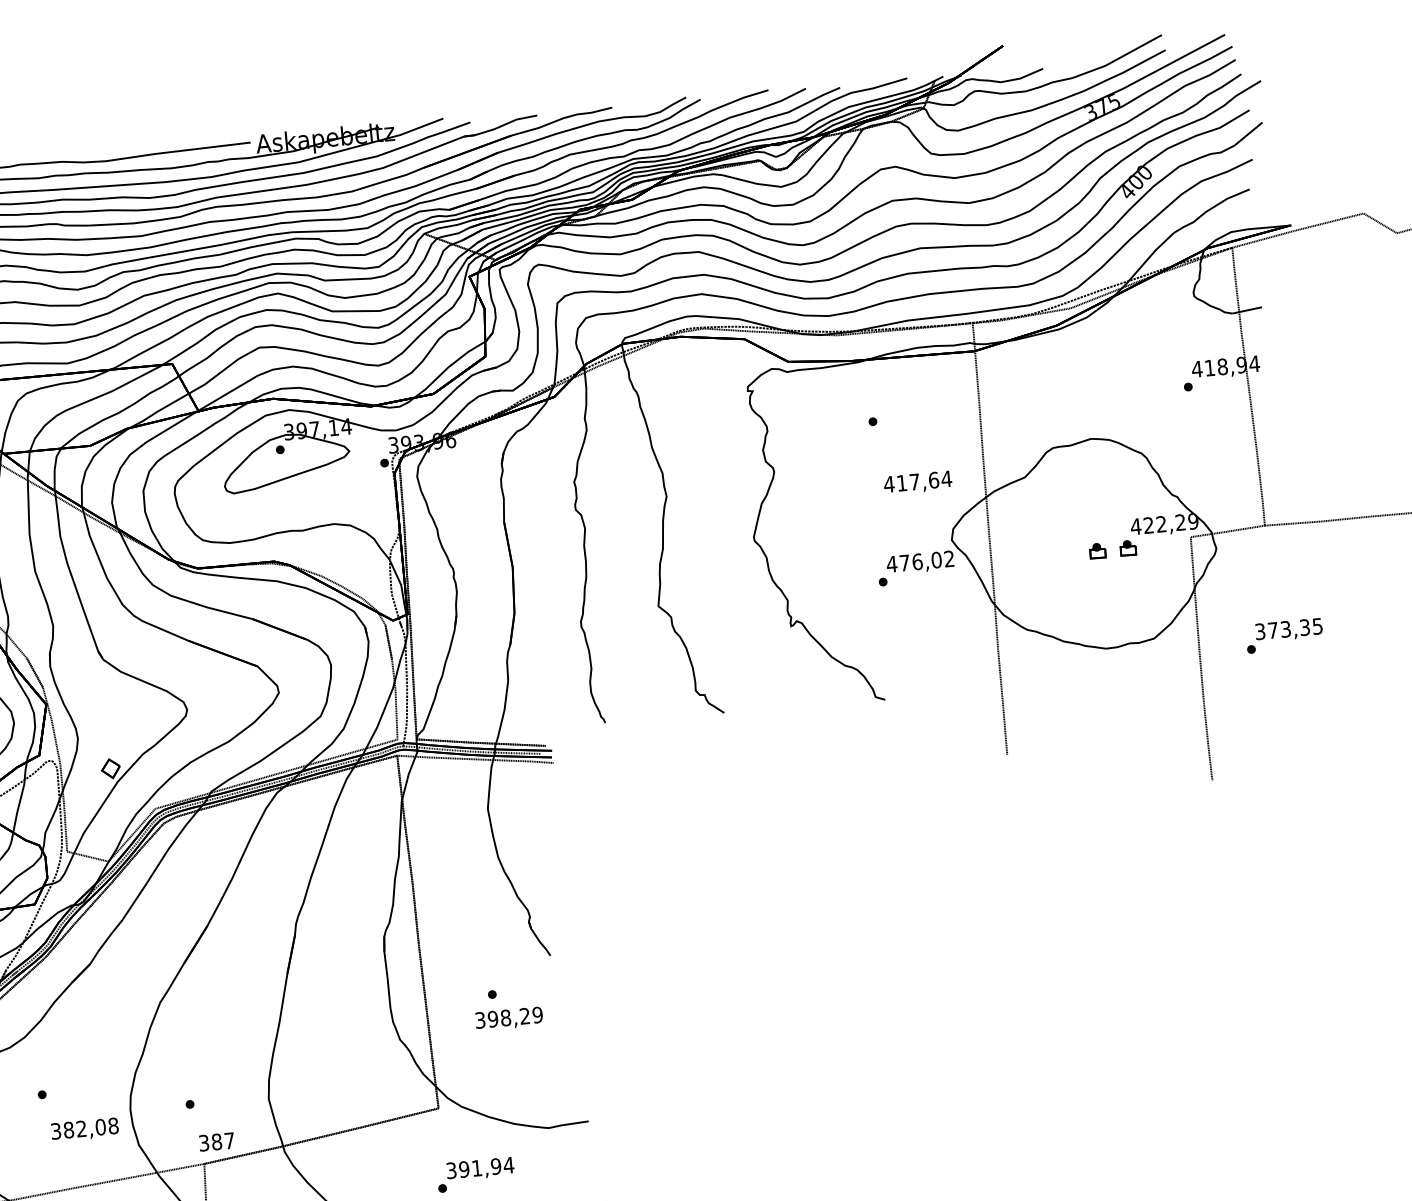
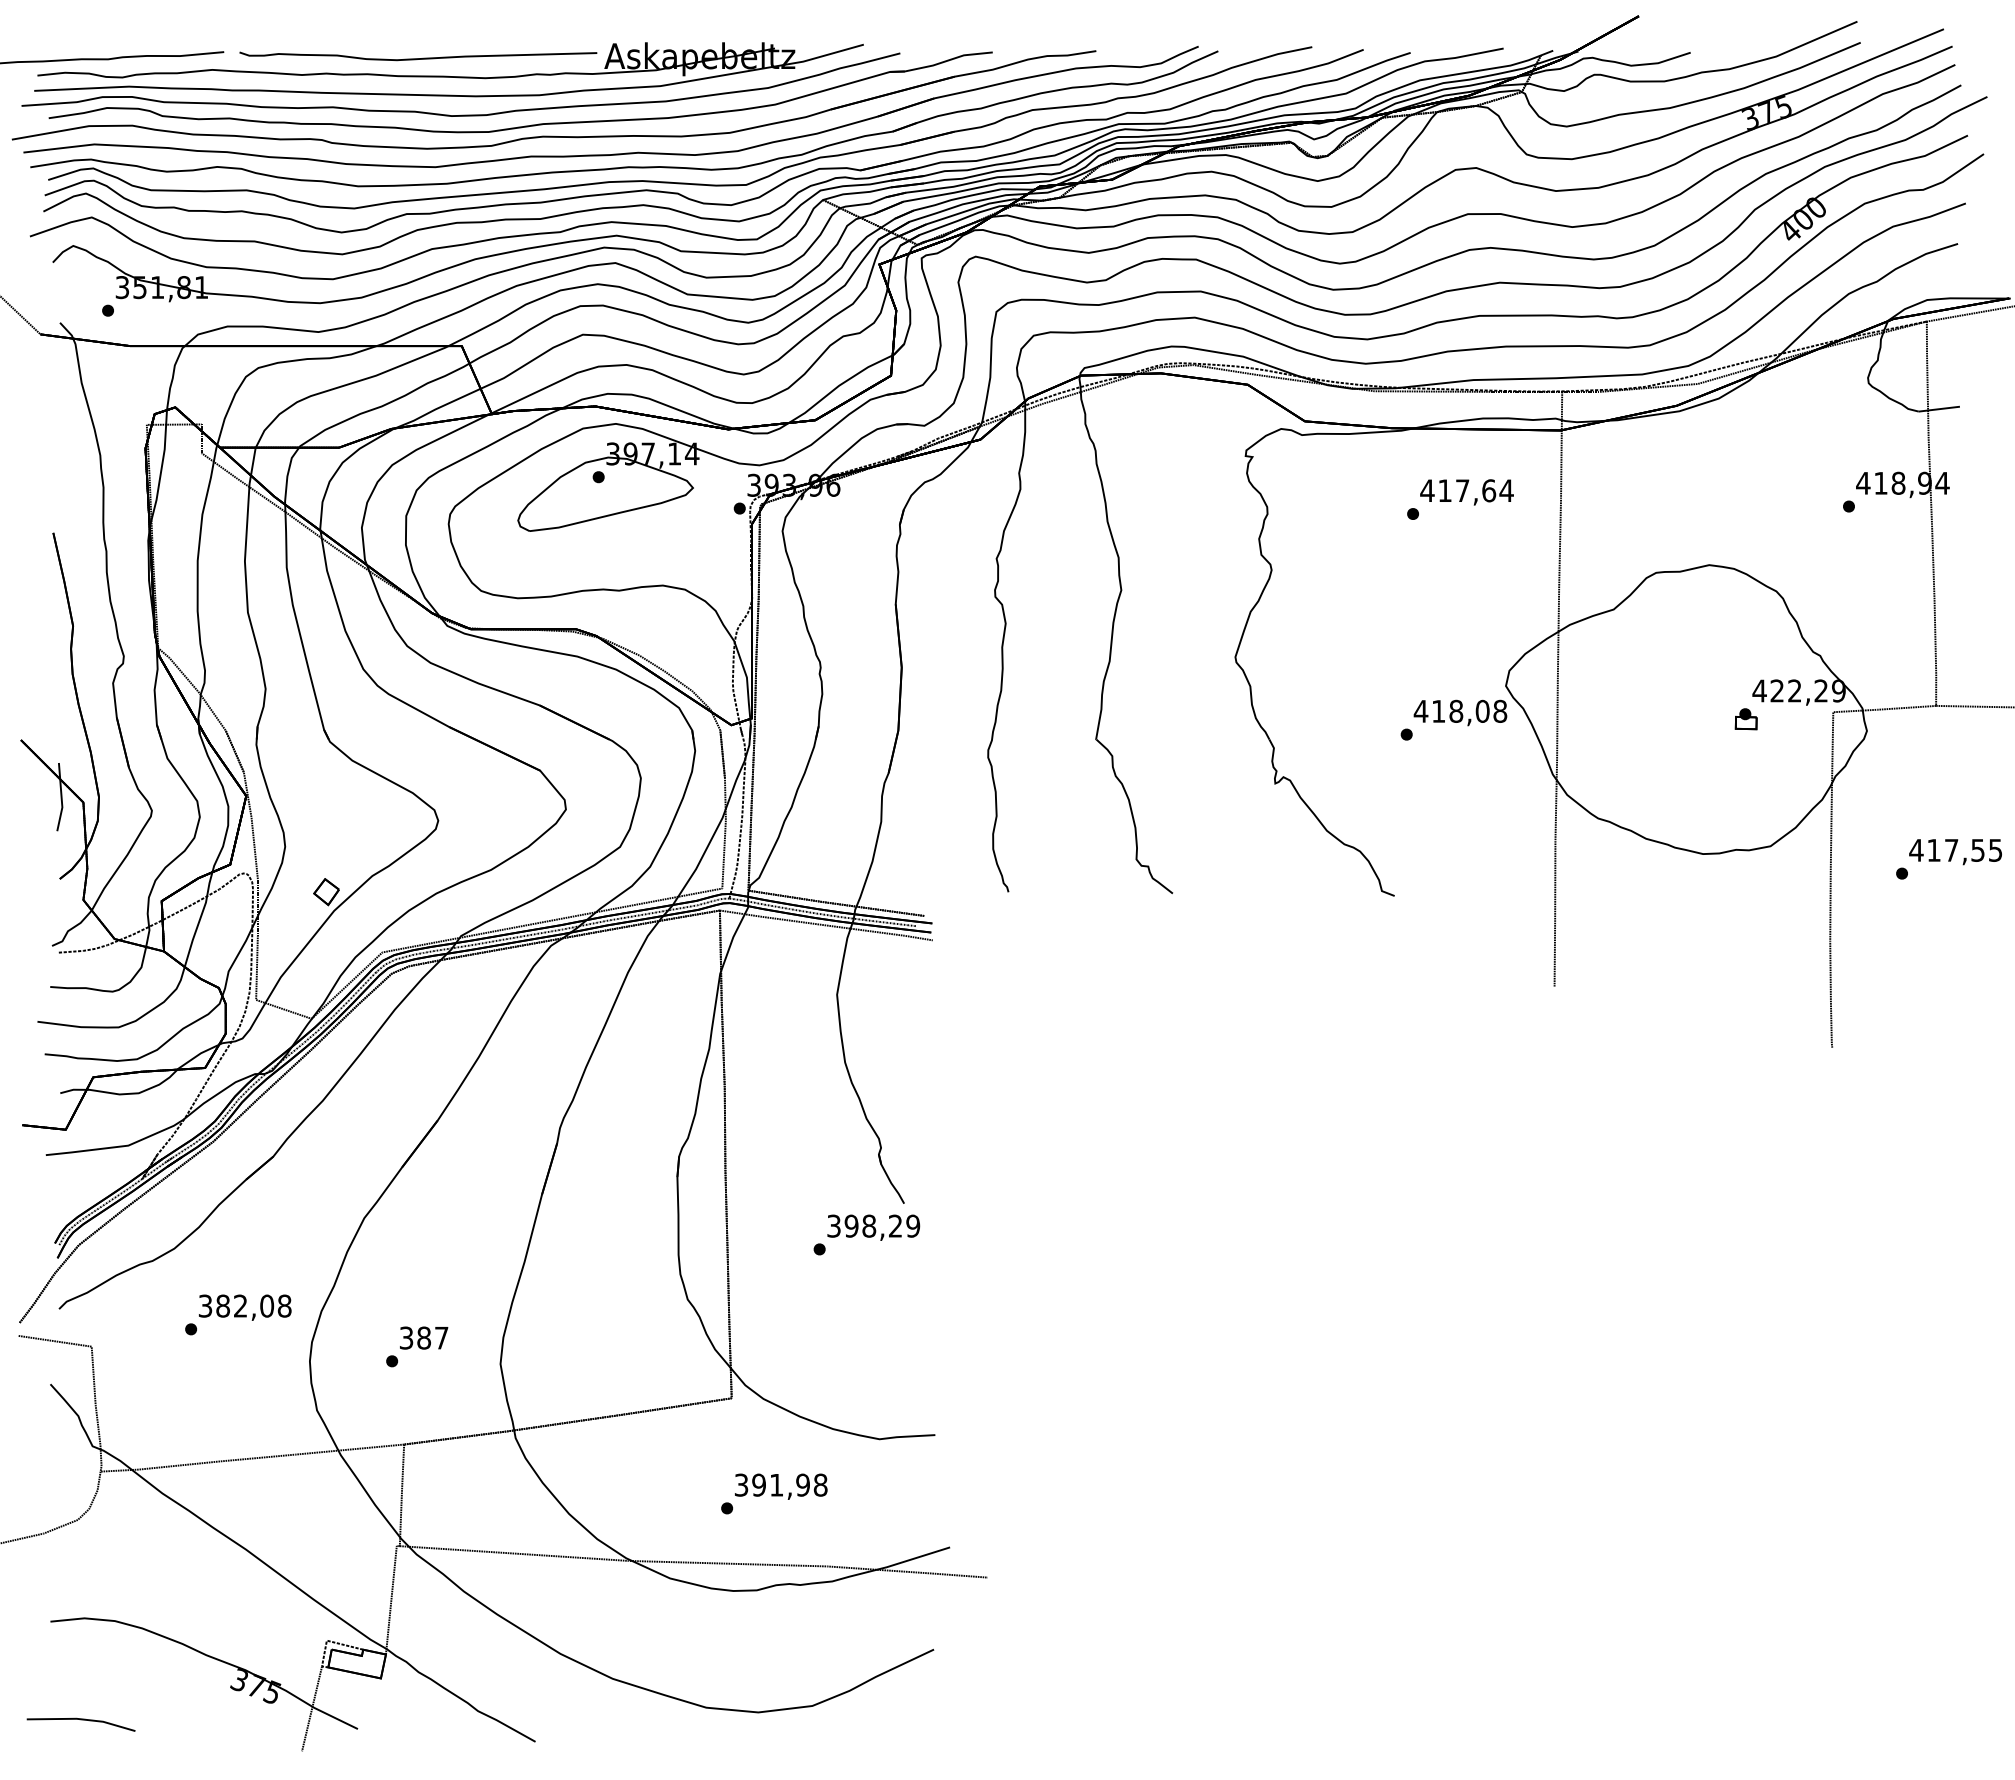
text: (917, 483) -> (1466, 492), moved
part: (1097, 551) -> (1703, 719), removed
text: (927, 560) -> (1469, 710), 476,02 -> 418,08
text: (1282, 629) -> (1946, 849), 373,35 -> 417,55
text: (509, 1018) -> (873, 1227), moved
text: (85, 1129) -> (245, 1307), moved
text: (217, 1141) -> (424, 1337), moved
text: (508, 1164) -> (820, 1484), 391,94 -> 391,98

